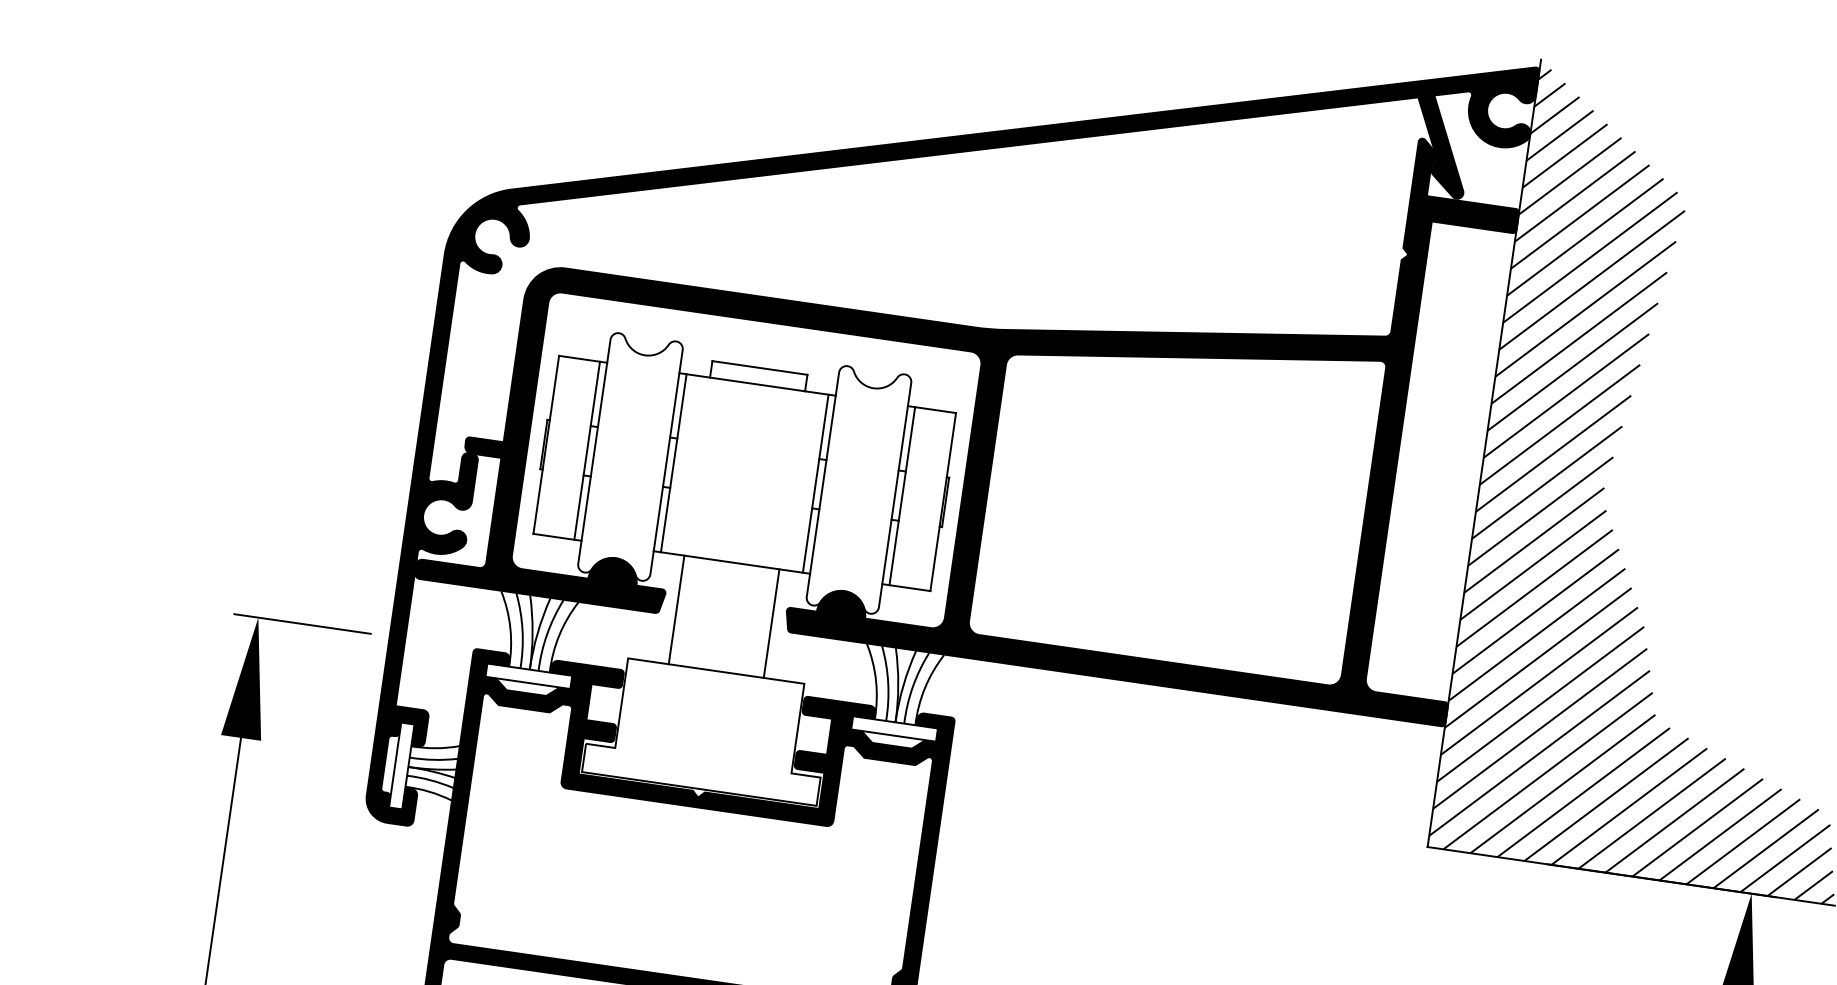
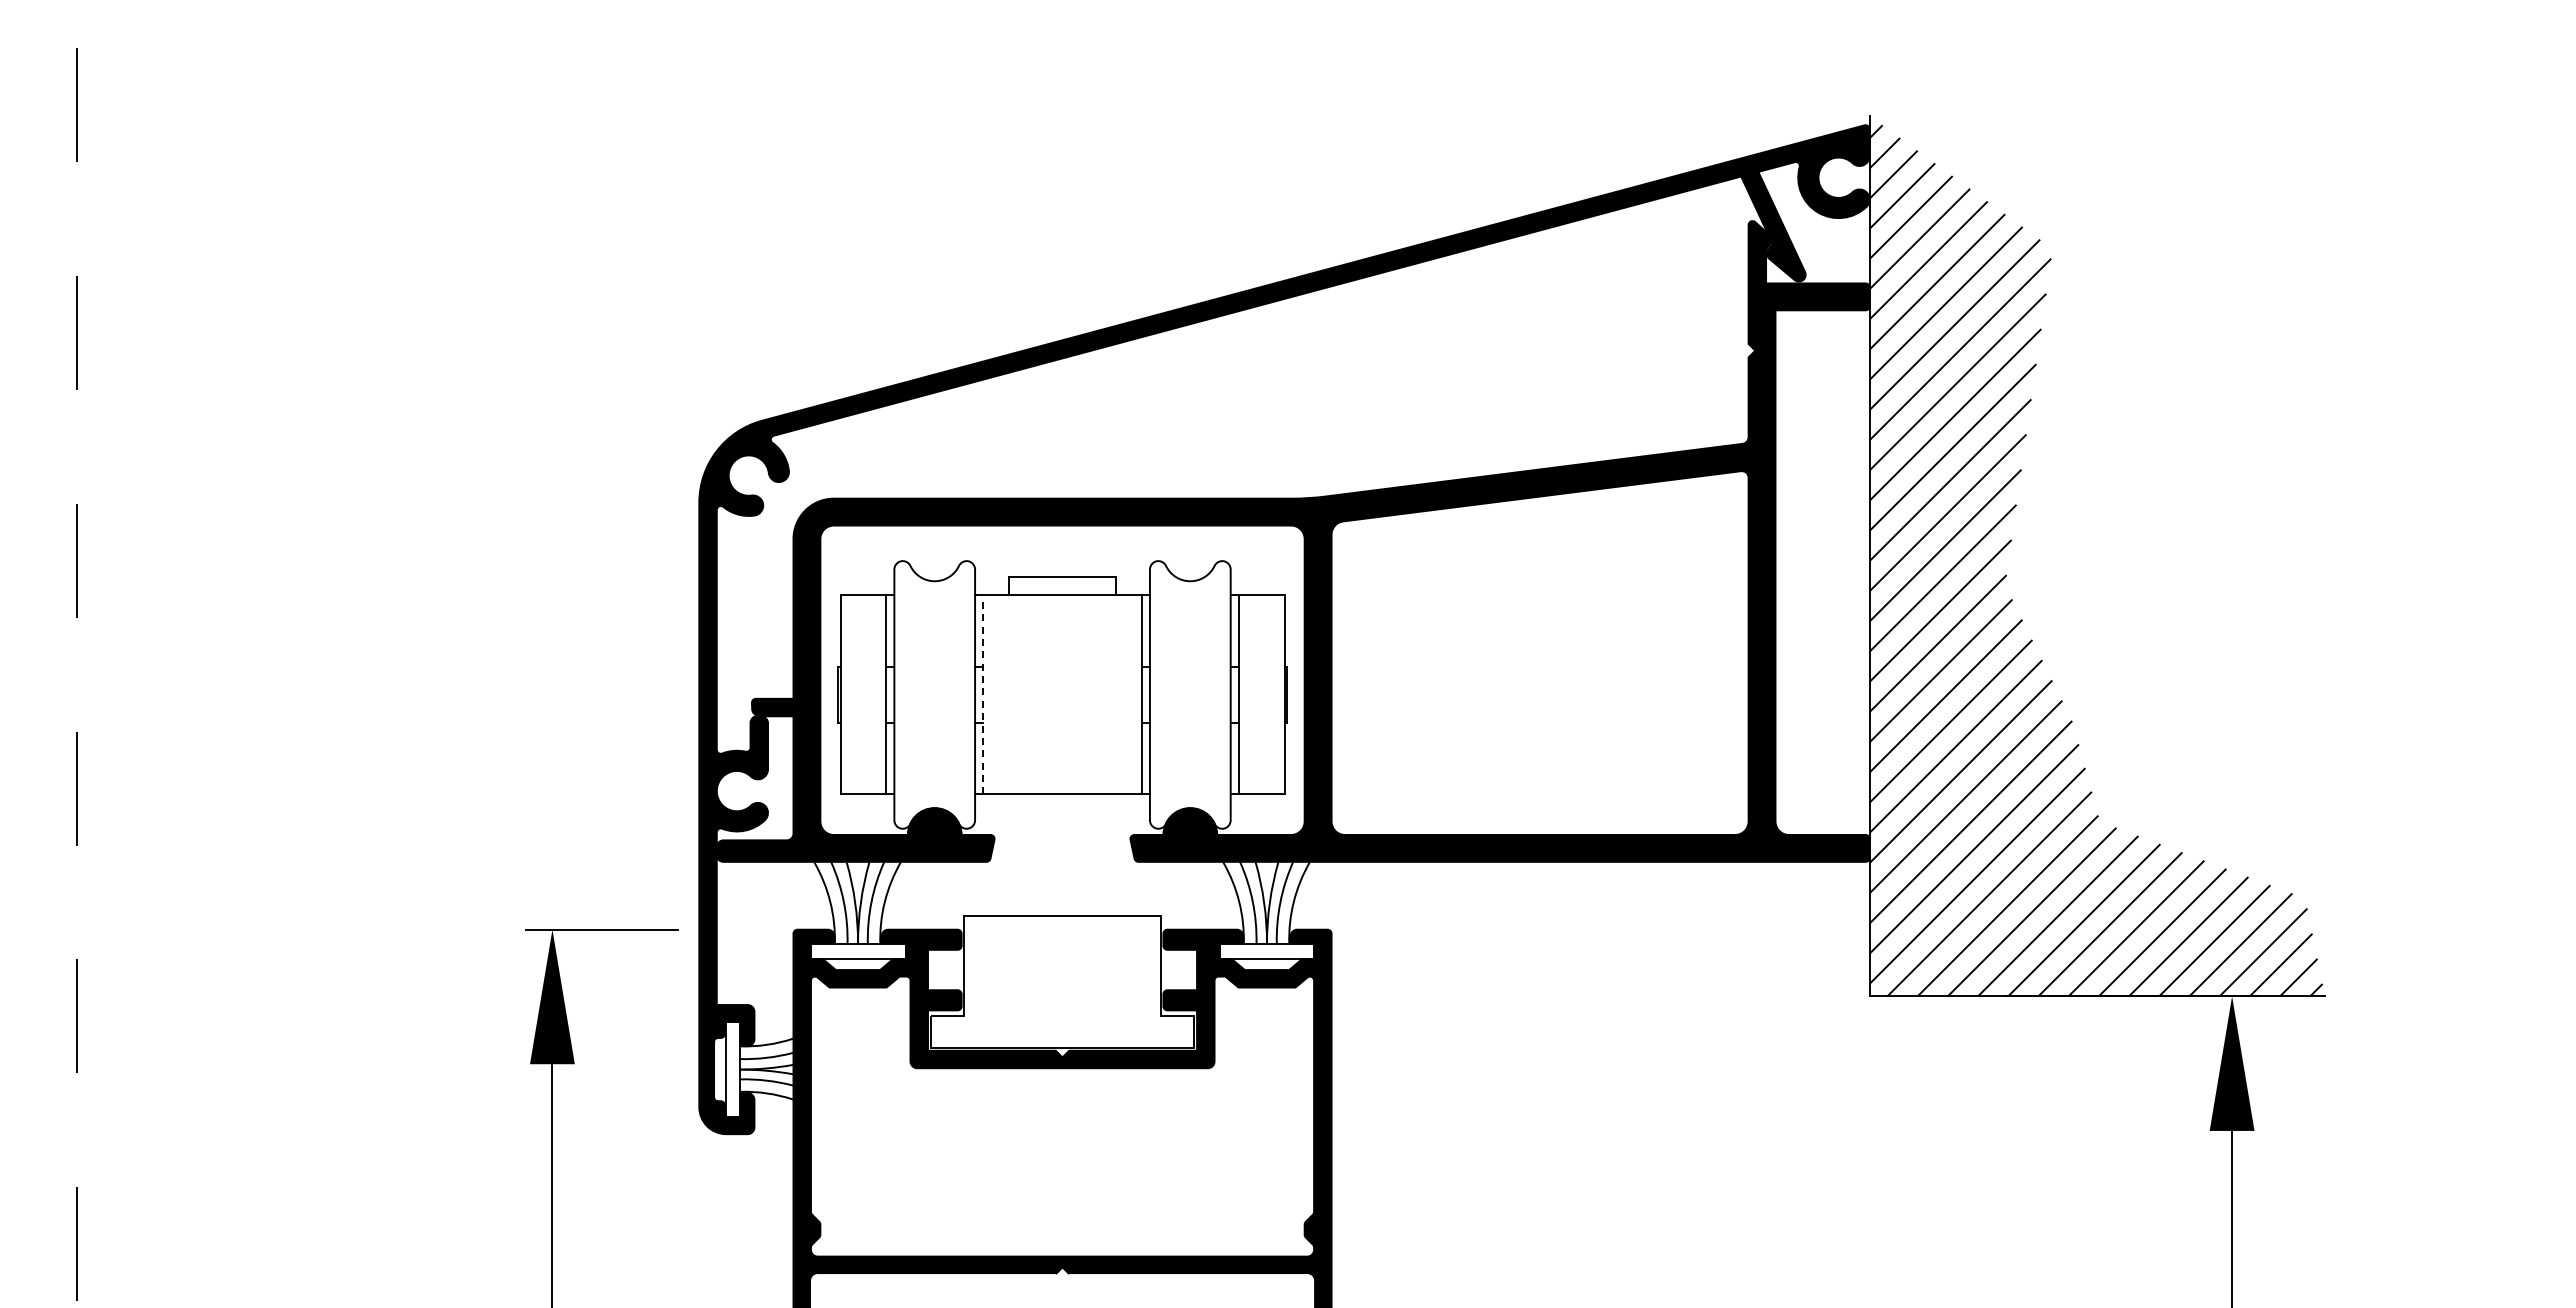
line: (674, 462) -> (983, 694), solid -> dashed
line: (676, 609) -> (1009, 854), removed
line: (771, 622) -> (1115, 854), removed

